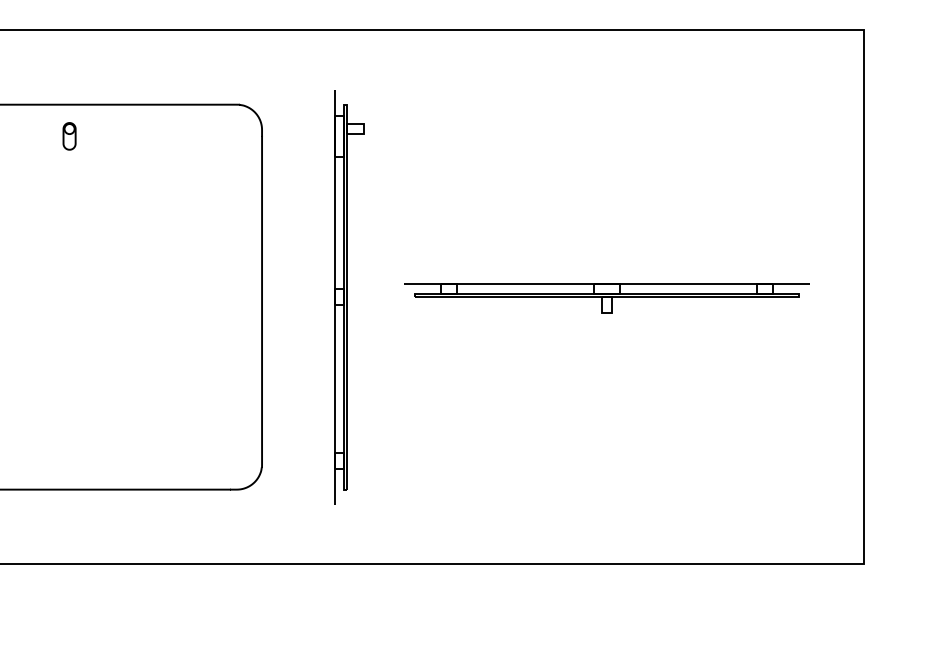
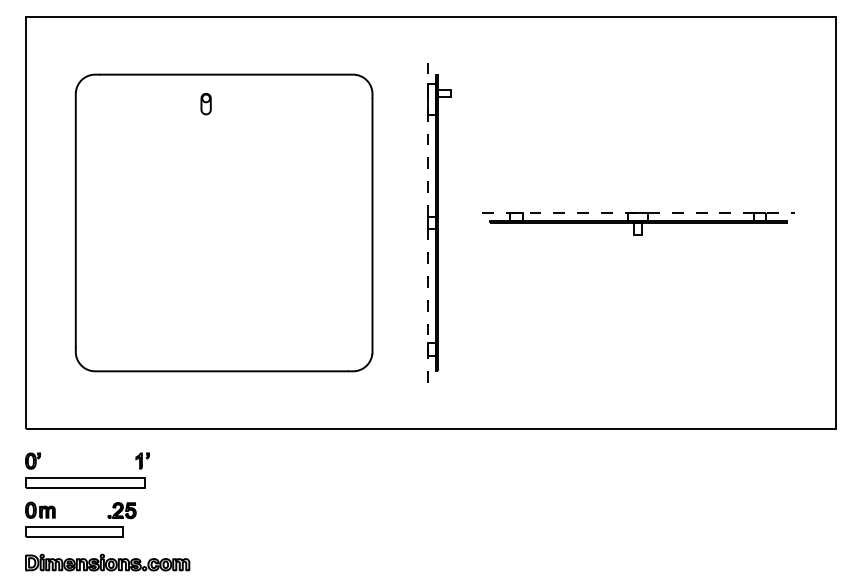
part: (68, 135) -> (205, 103), moved
line: (607, 284) -> (638, 213), solid -> dashed
line: (334, 296) -> (428, 222), solid -> dashed

